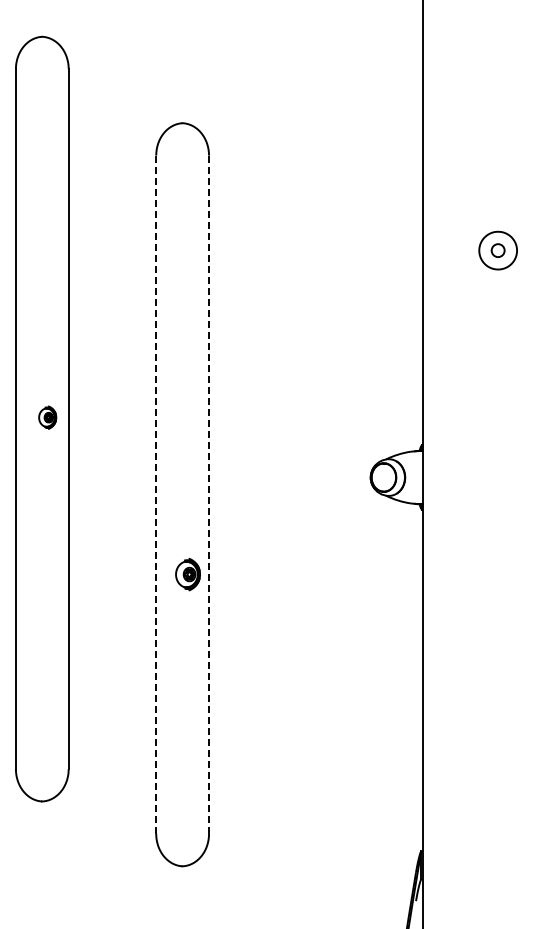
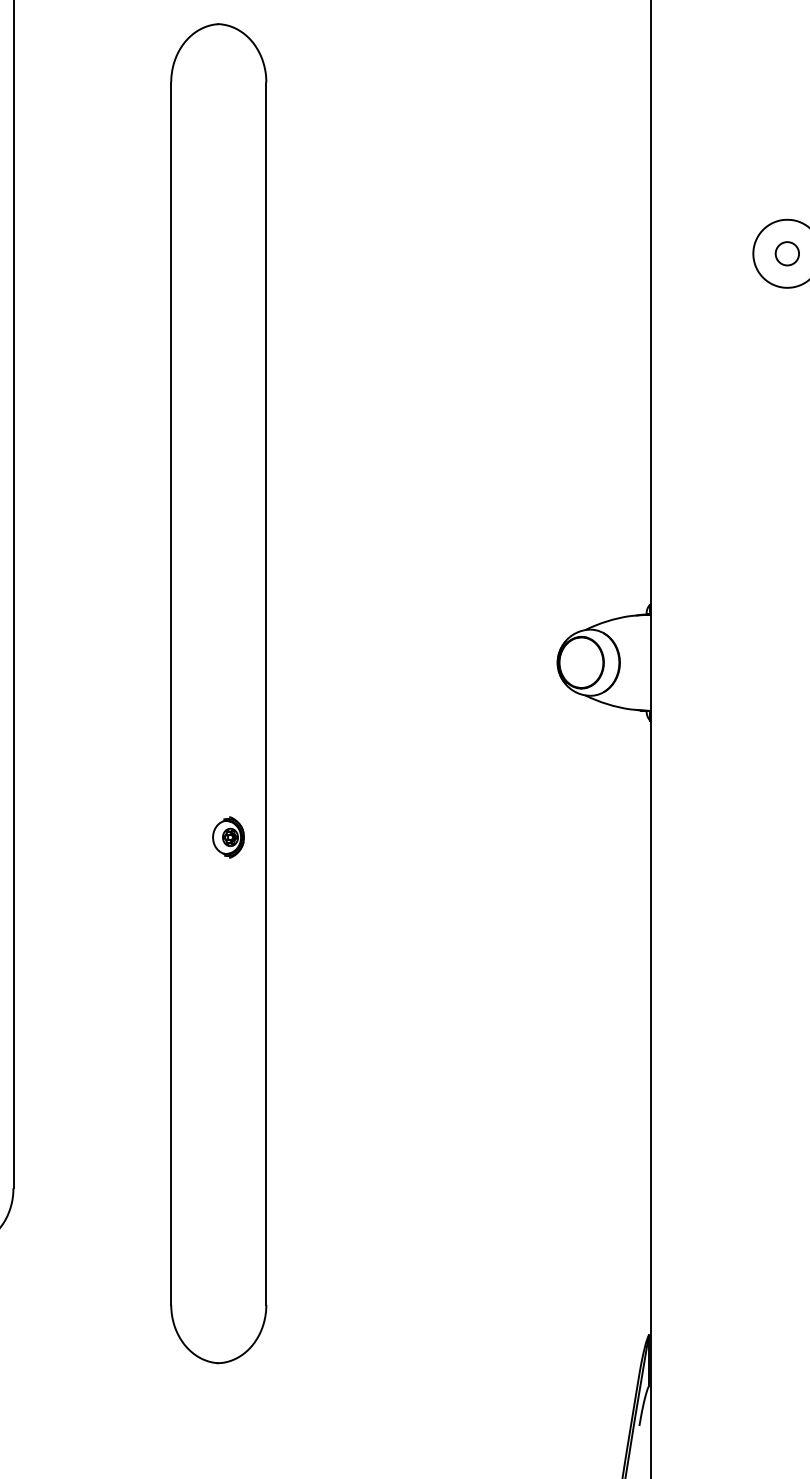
line: (156, 494) -> (171, 693), dashed -> solid
line: (209, 495) -> (267, 695), dashed -> solid
part: (187, 574) -> (227, 837), size x0.71

